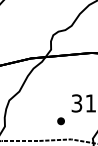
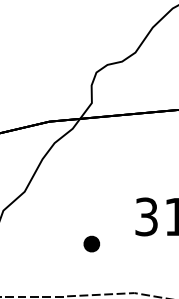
part: (60, 121) -> (90, 244), moved

